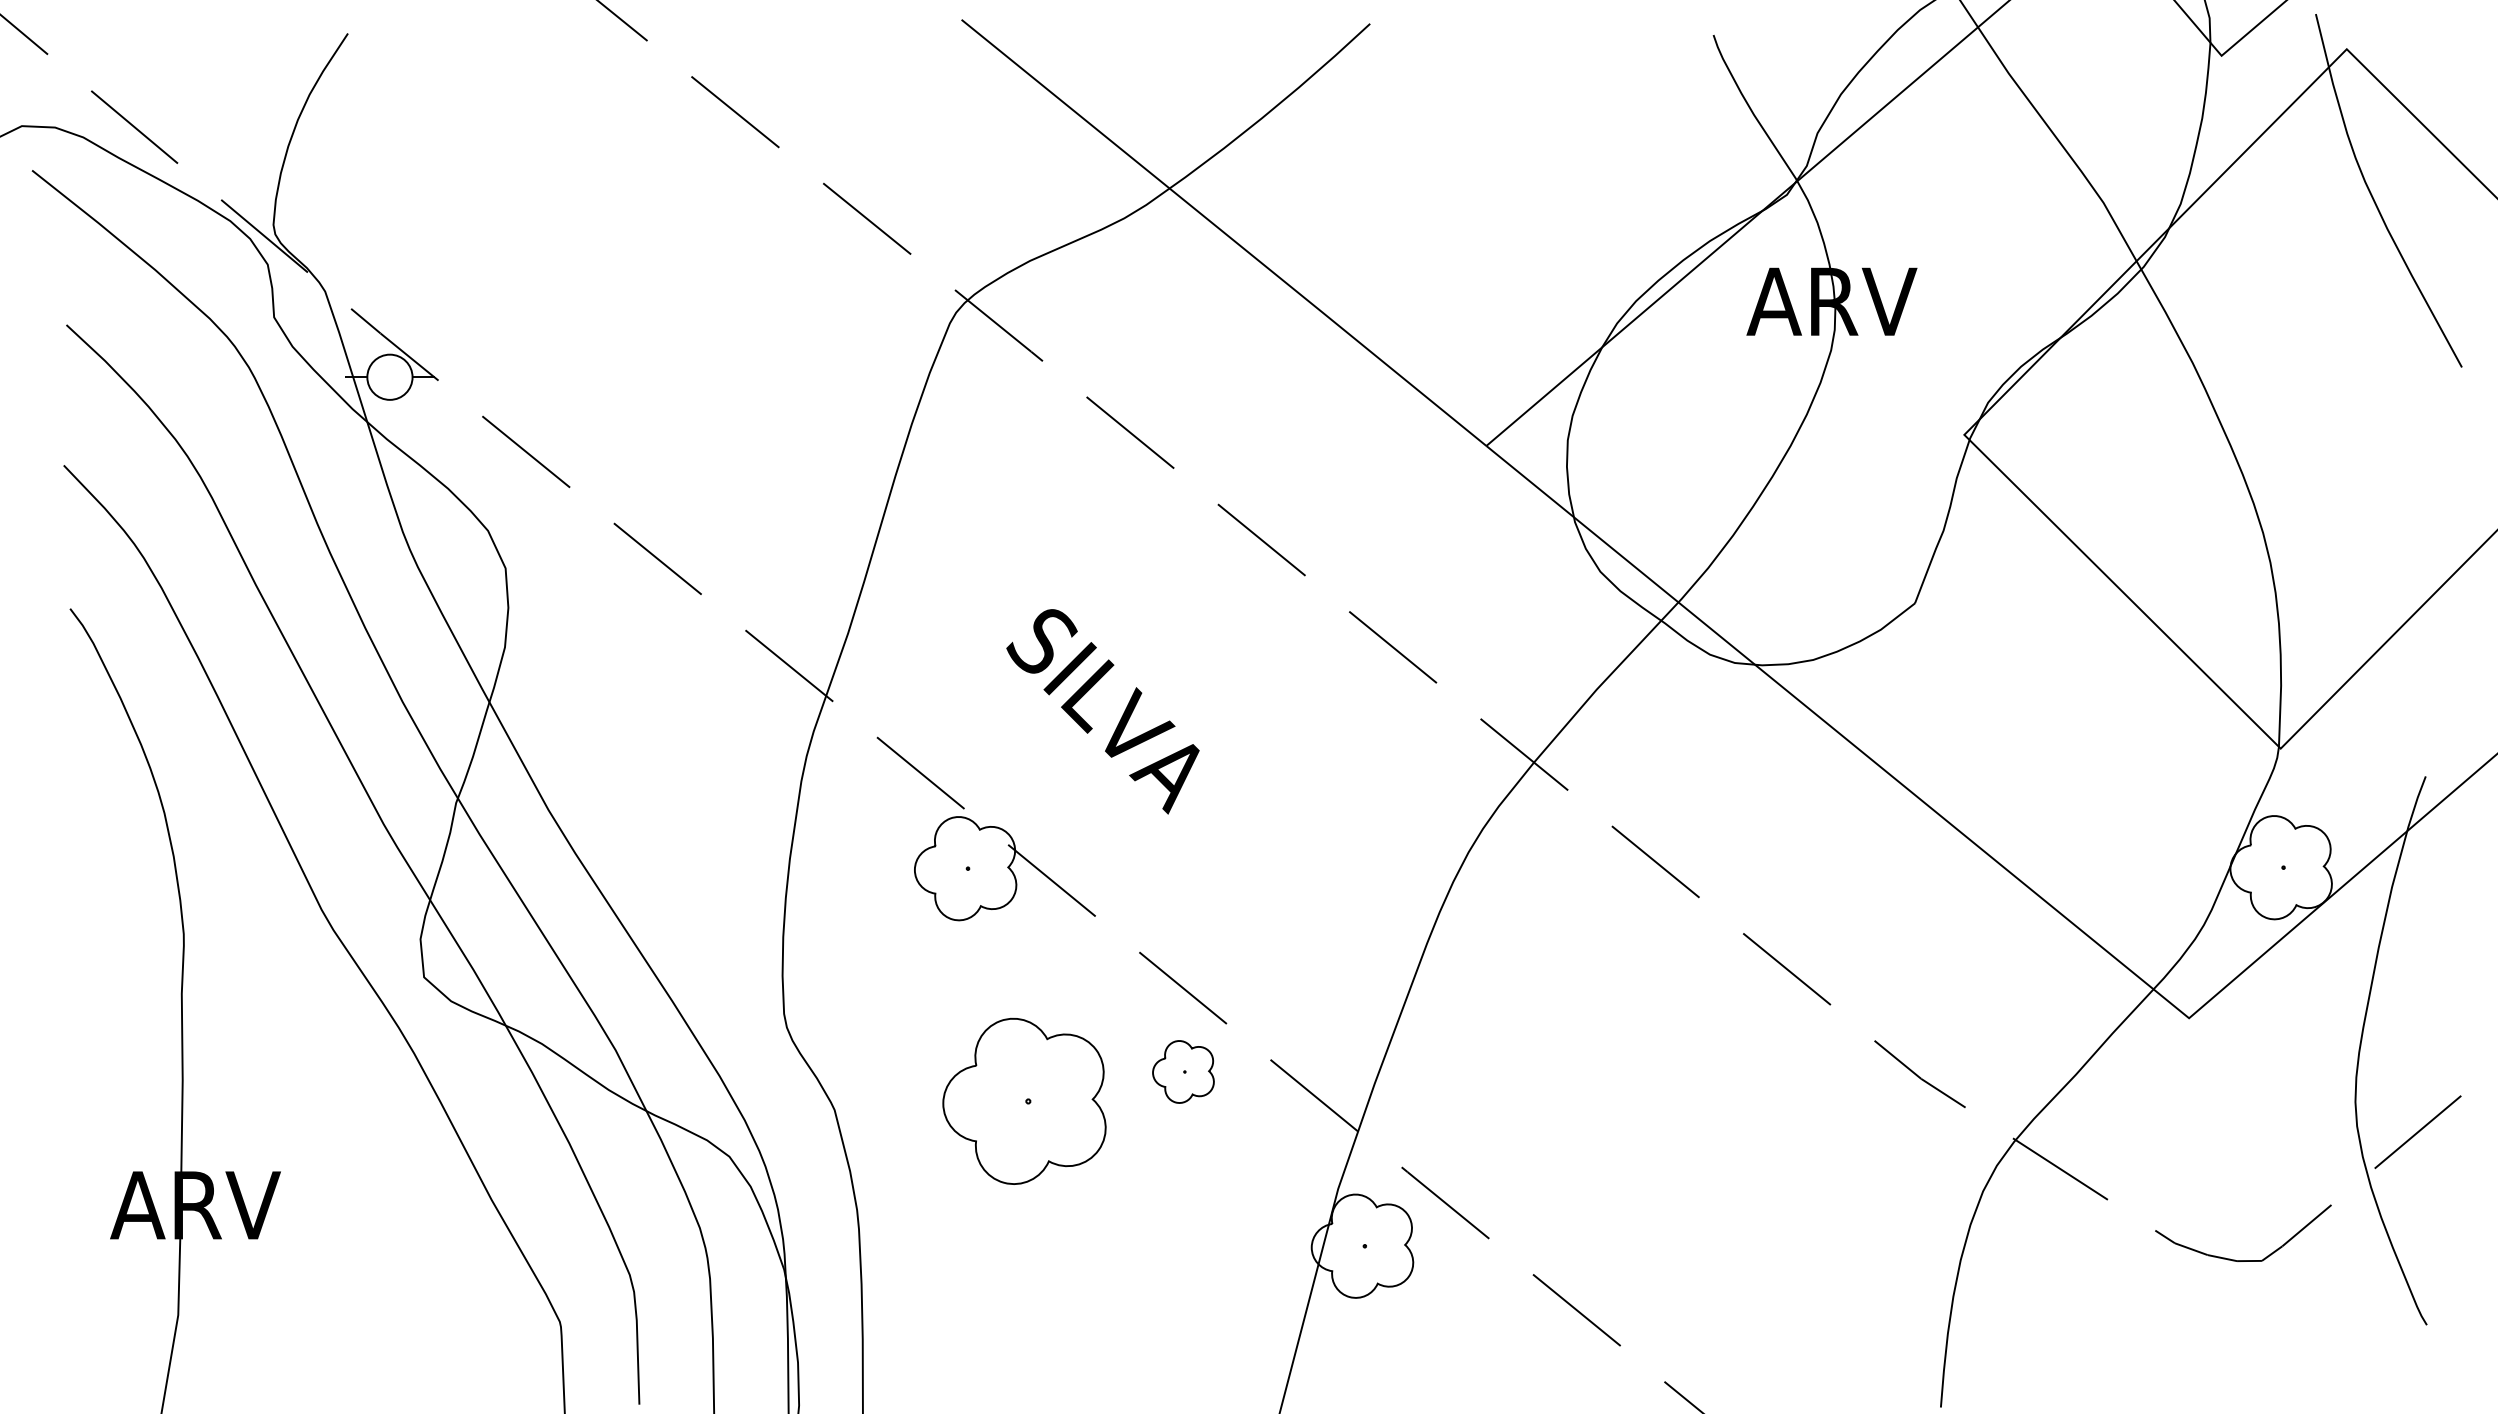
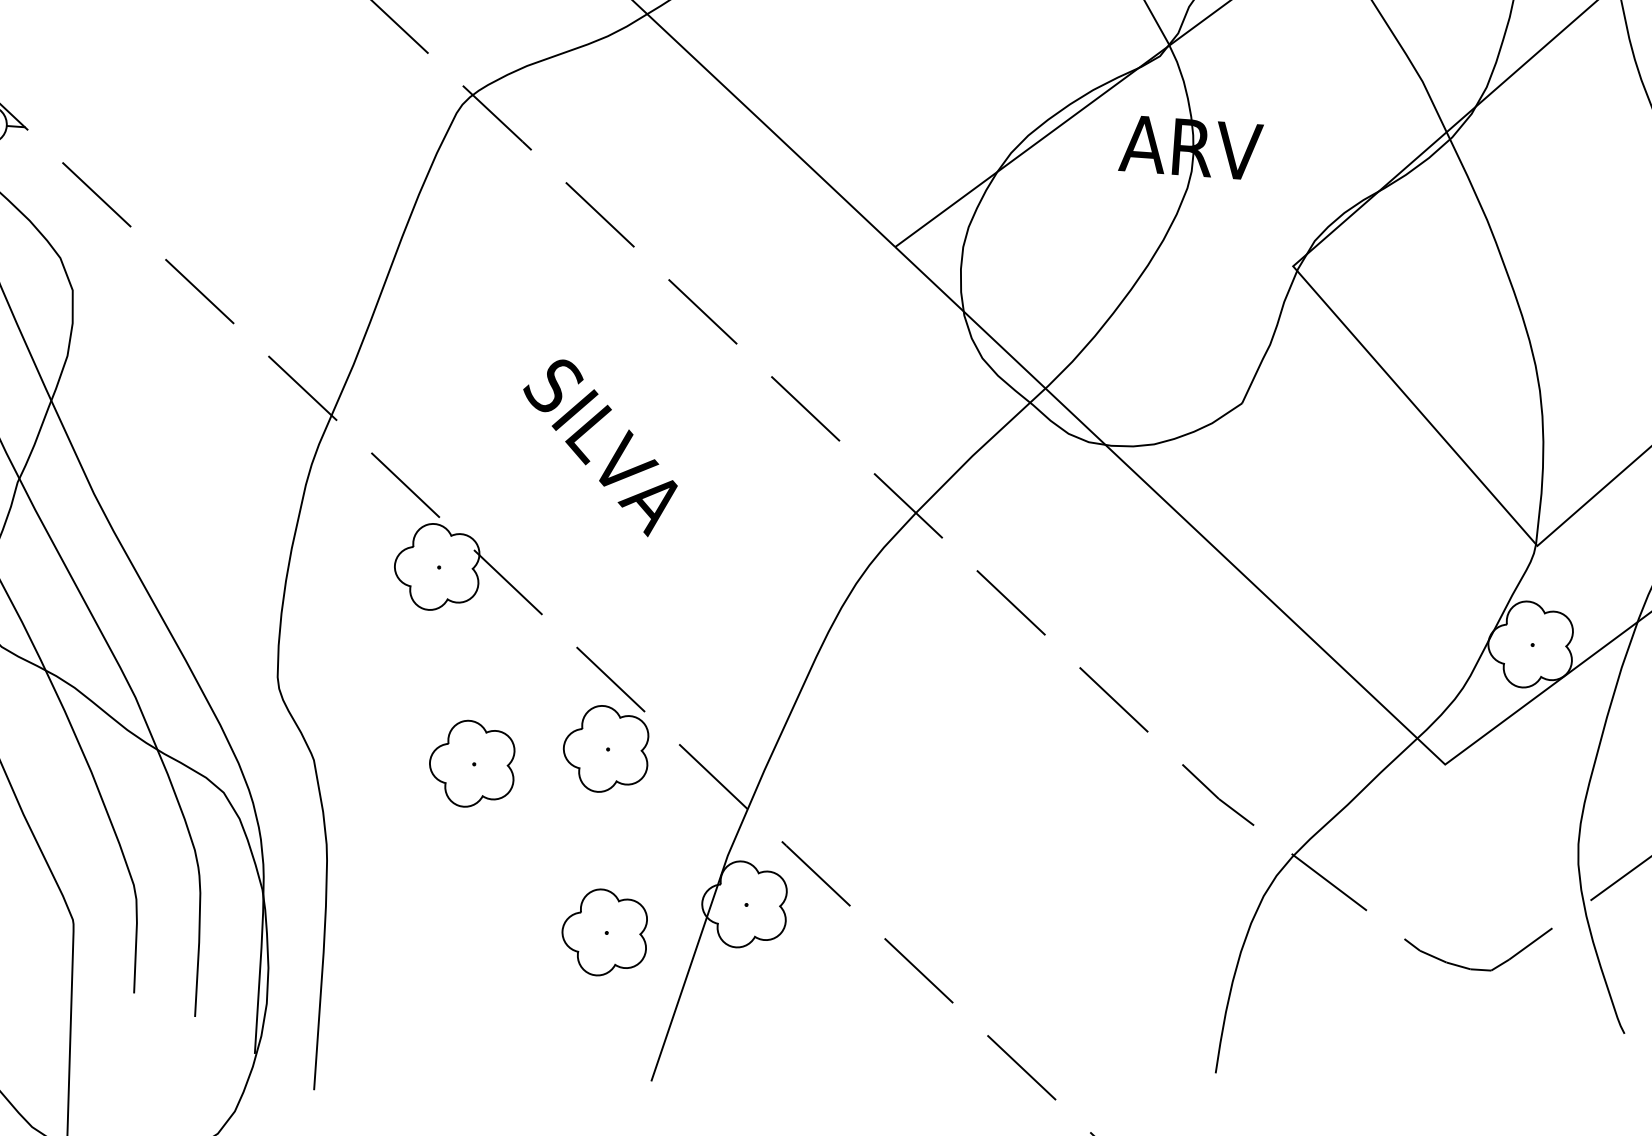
text: (1102, 711) -> (599, 447), moved
part: (1183, 1071) -> (606, 748), size x1.67
part: (1024, 1100) -> (472, 763), size x0.62
part: (1197, 1291) -> (604, 932), added

